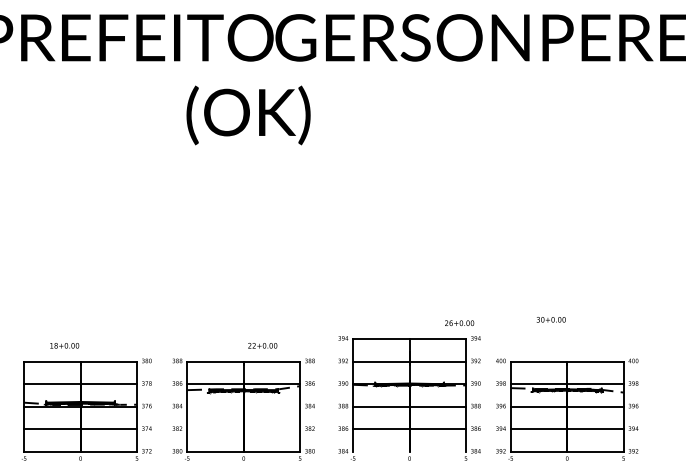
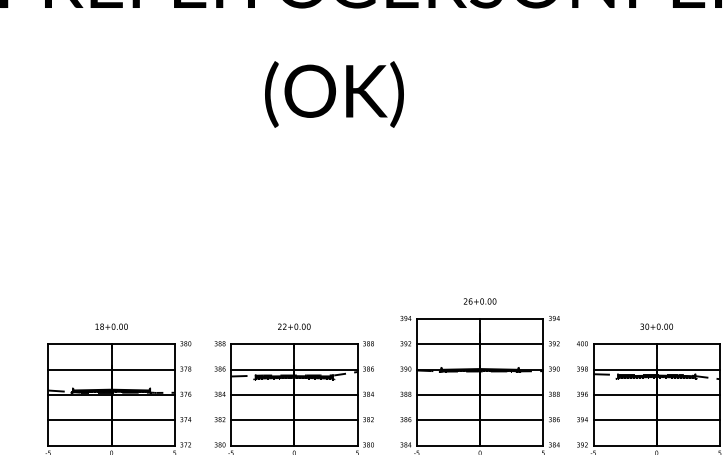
text: (248, 115) -> (334, 94), moved
text: (550, 319) -> (655, 326), moved
text: (459, 322) -> (479, 300), moved
text: (64, 345) -> (111, 326), moved
text: (262, 345) -> (294, 326), moved
line: (243, 406) -> (294, 394), added
line: (243, 429) -> (294, 420), added
line: (409, 451) -> (479, 445), added

